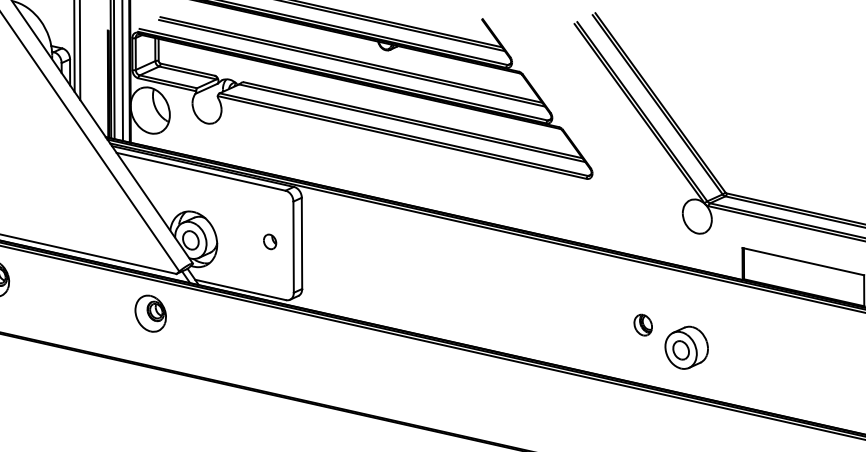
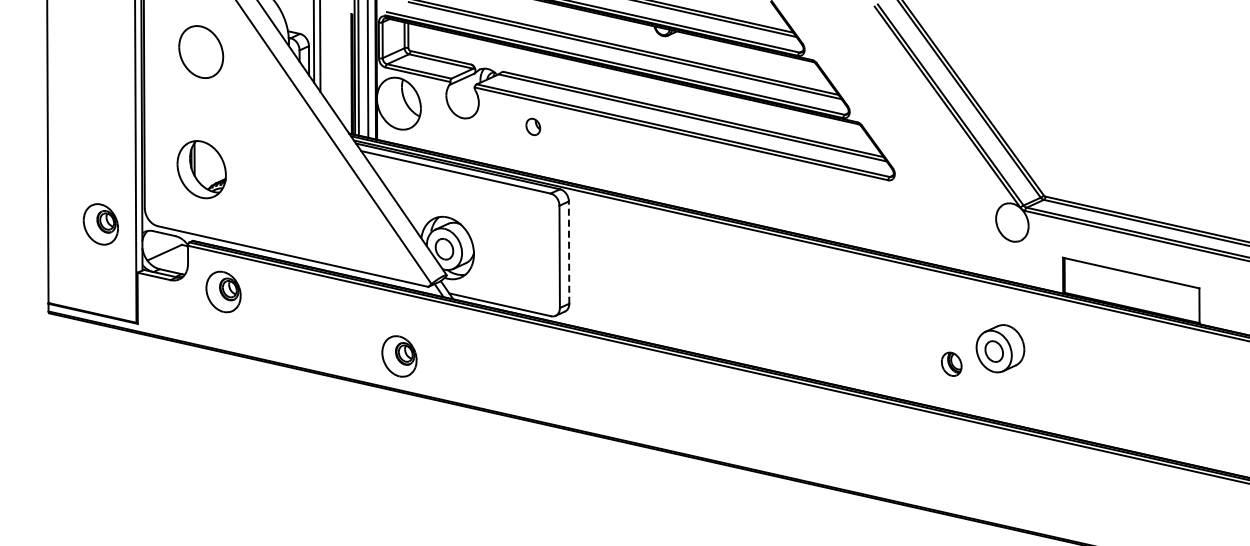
part: (270, 241) -> (533, 126), moved
line: (302, 243) -> (569, 252), solid -> dashed
part: (150, 313) -> (399, 356), moved
part: (643, 324) -> (951, 363), moved
part: (686, 347) -> (1000, 348), moved

